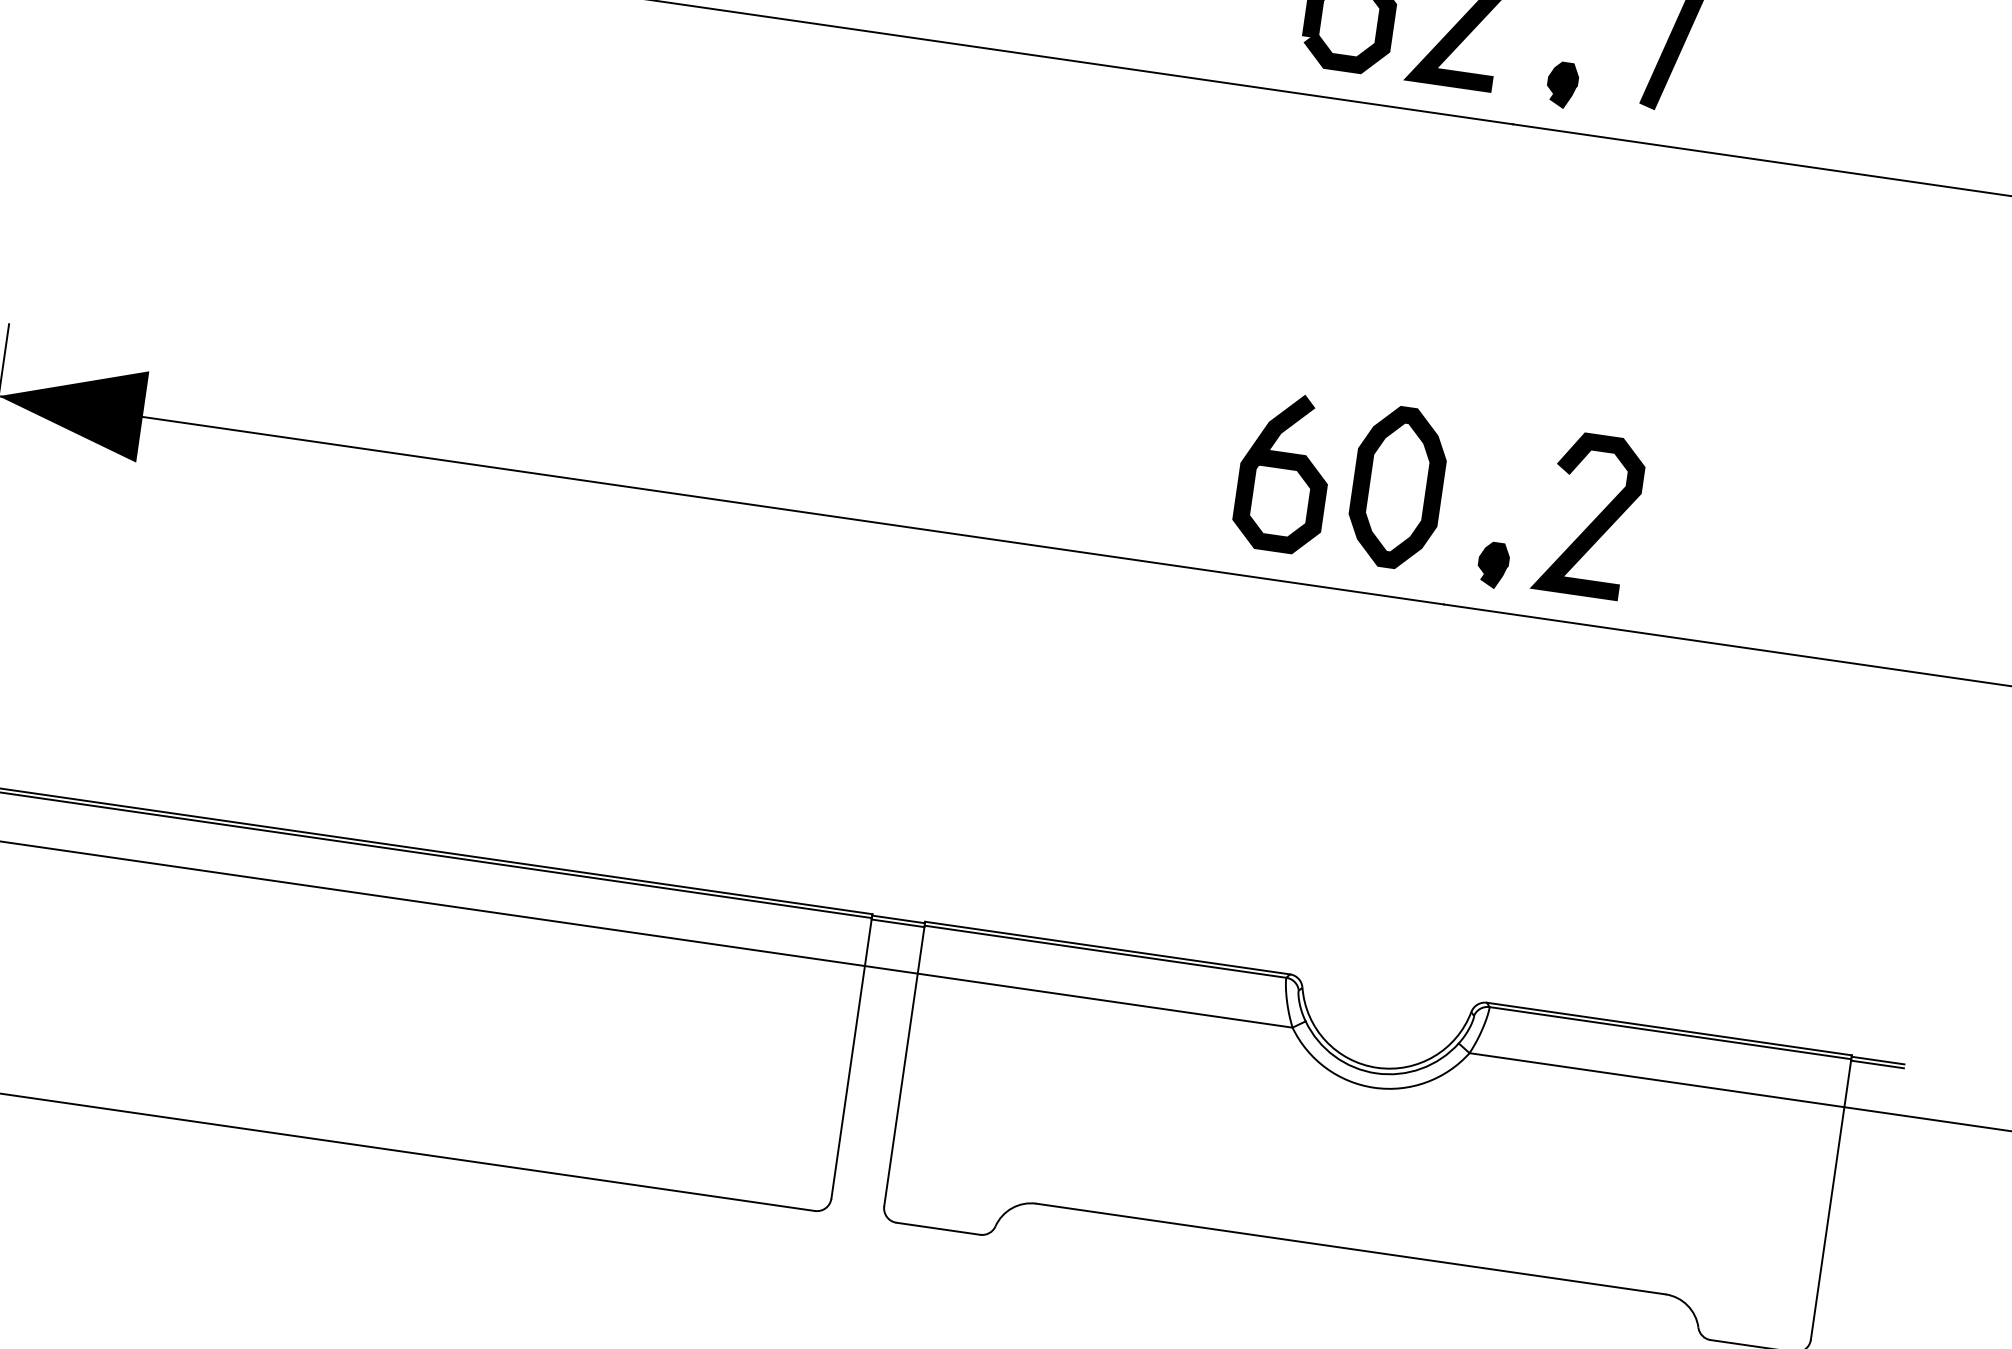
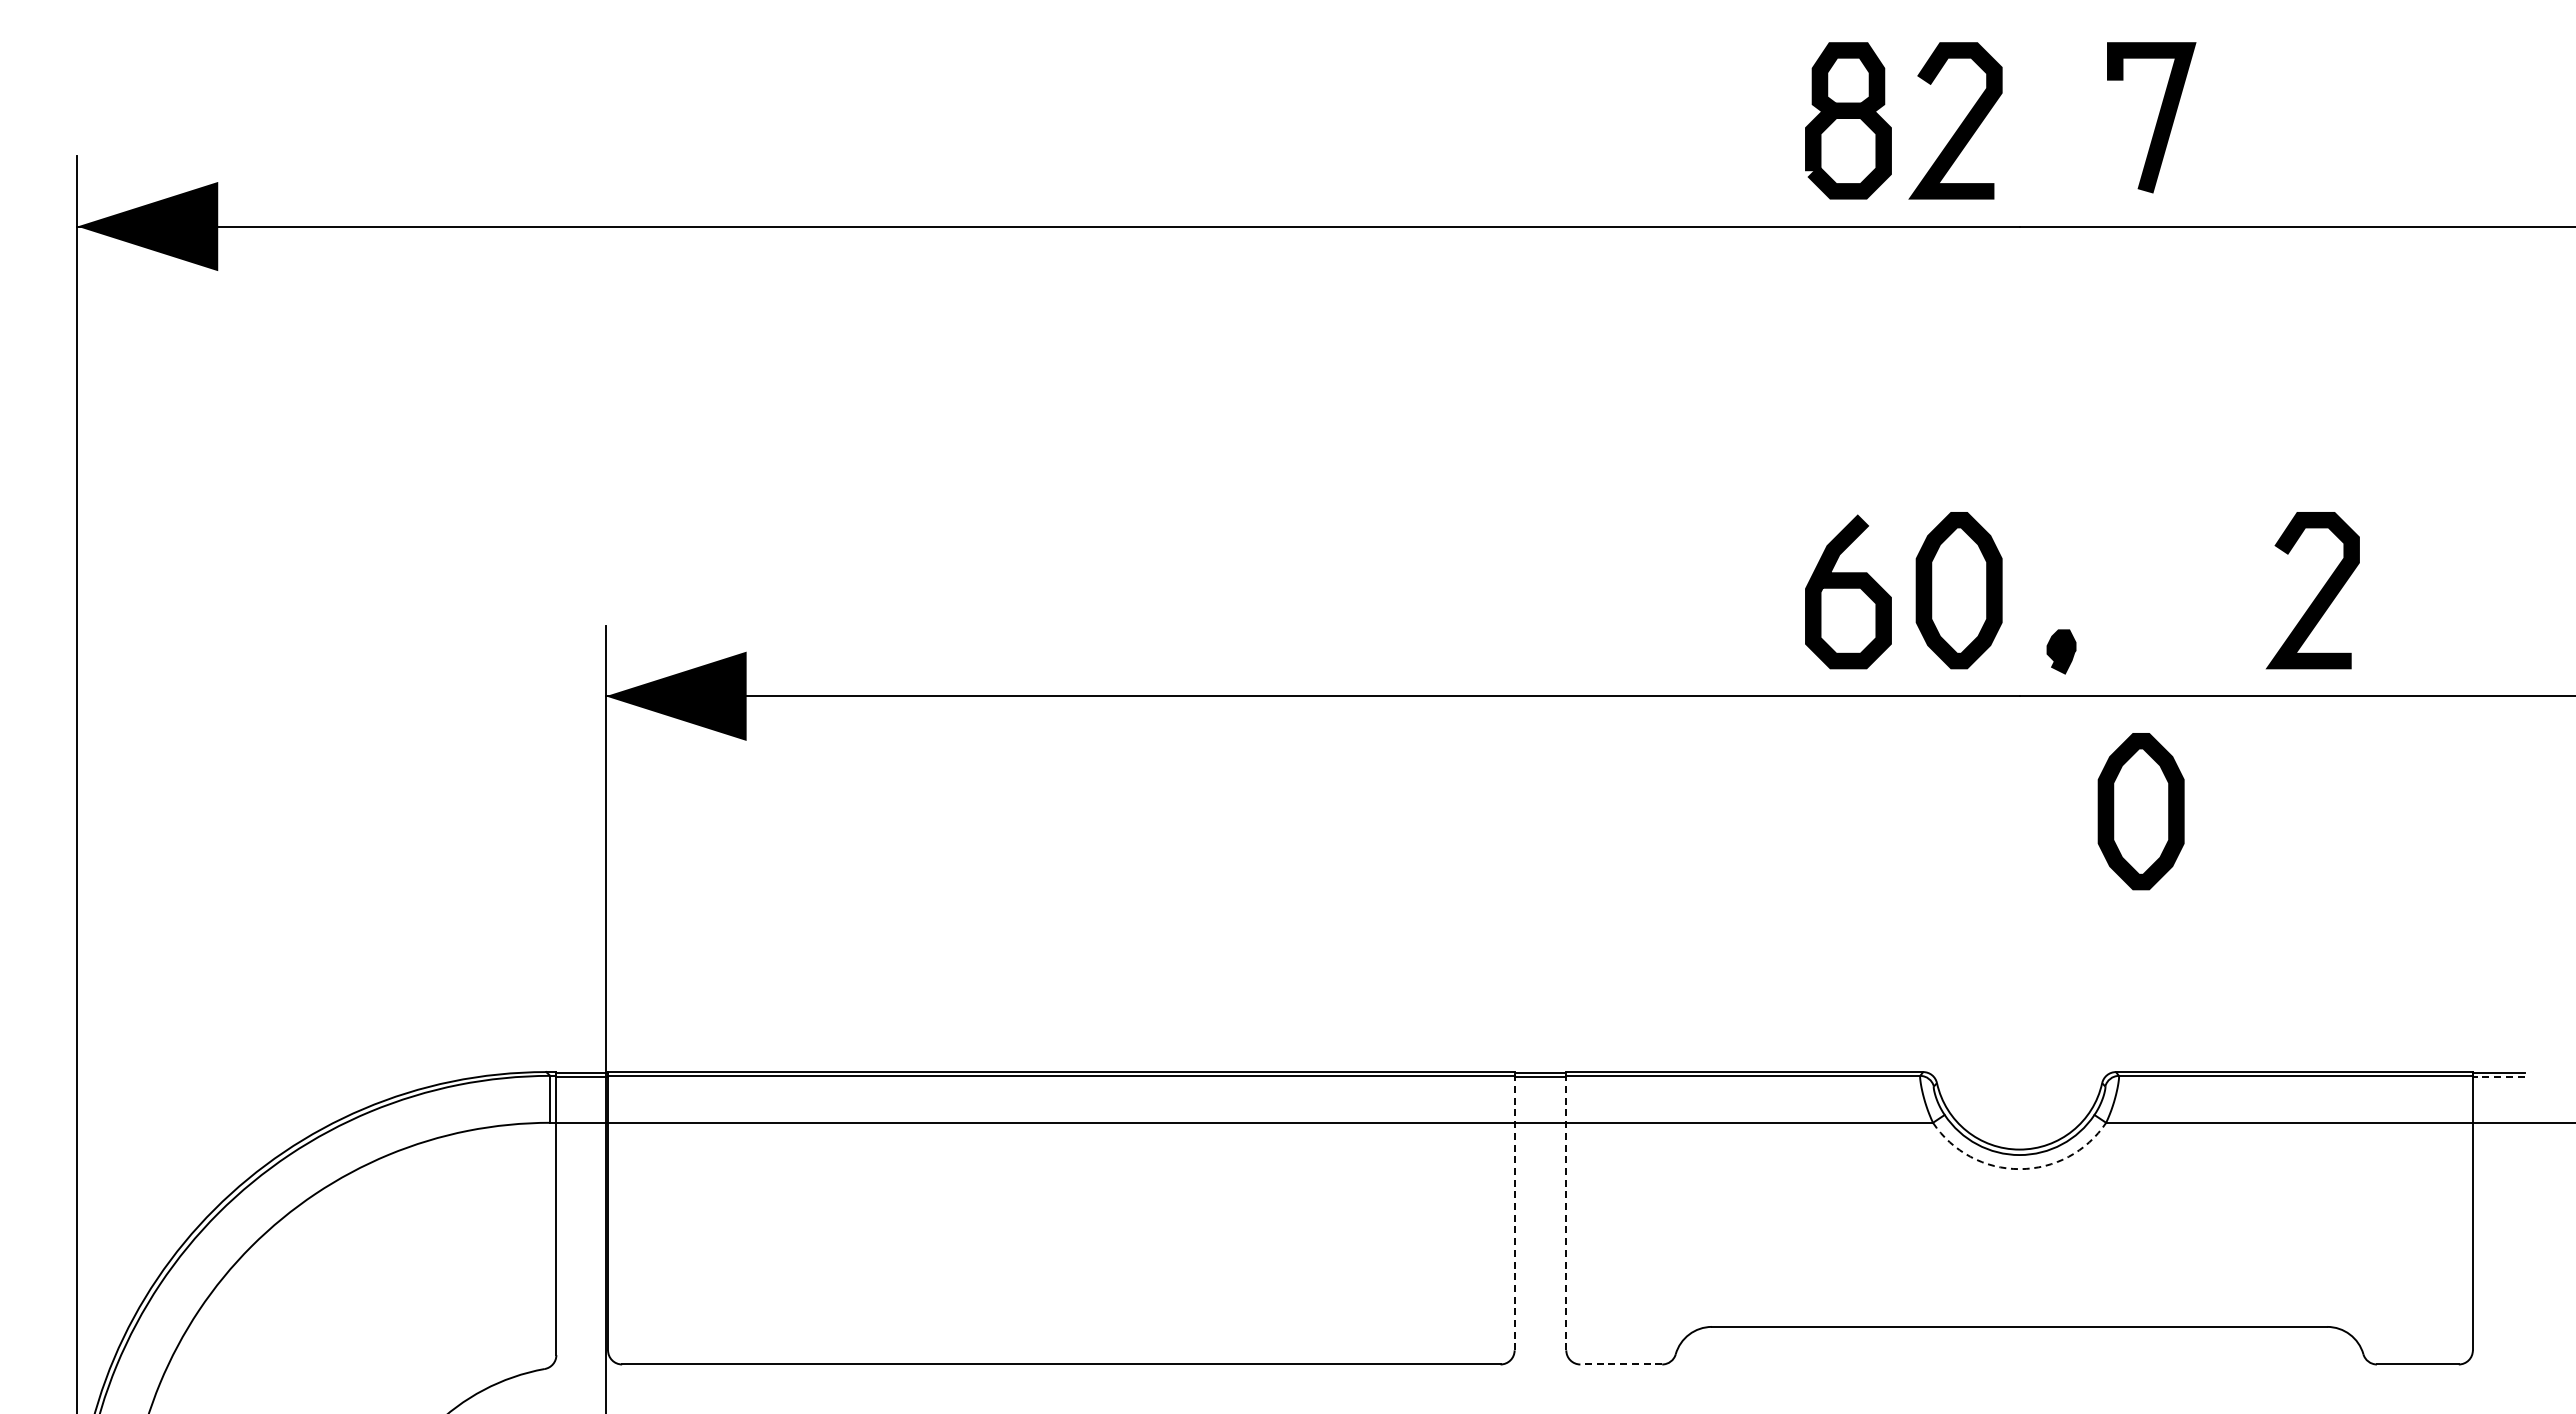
part: (1562, 84) -> (2061, 181), removed
curve: (1593, 519) -> (2317, 594), moved
part: (1550, 740) -> (2140, 811), added
line: (851, 1055) -> (1514, 1210), solid -> dashed
line: (905, 1063) -> (1566, 1210), solid -> dashed
line: (1877, 1064) -> (2498, 1077), solid -> dashed
arc: (1374, 1088) -> (2019, 1169), solid -> dashed
line: (938, 1228) -> (1621, 1364), solid -> dashed

